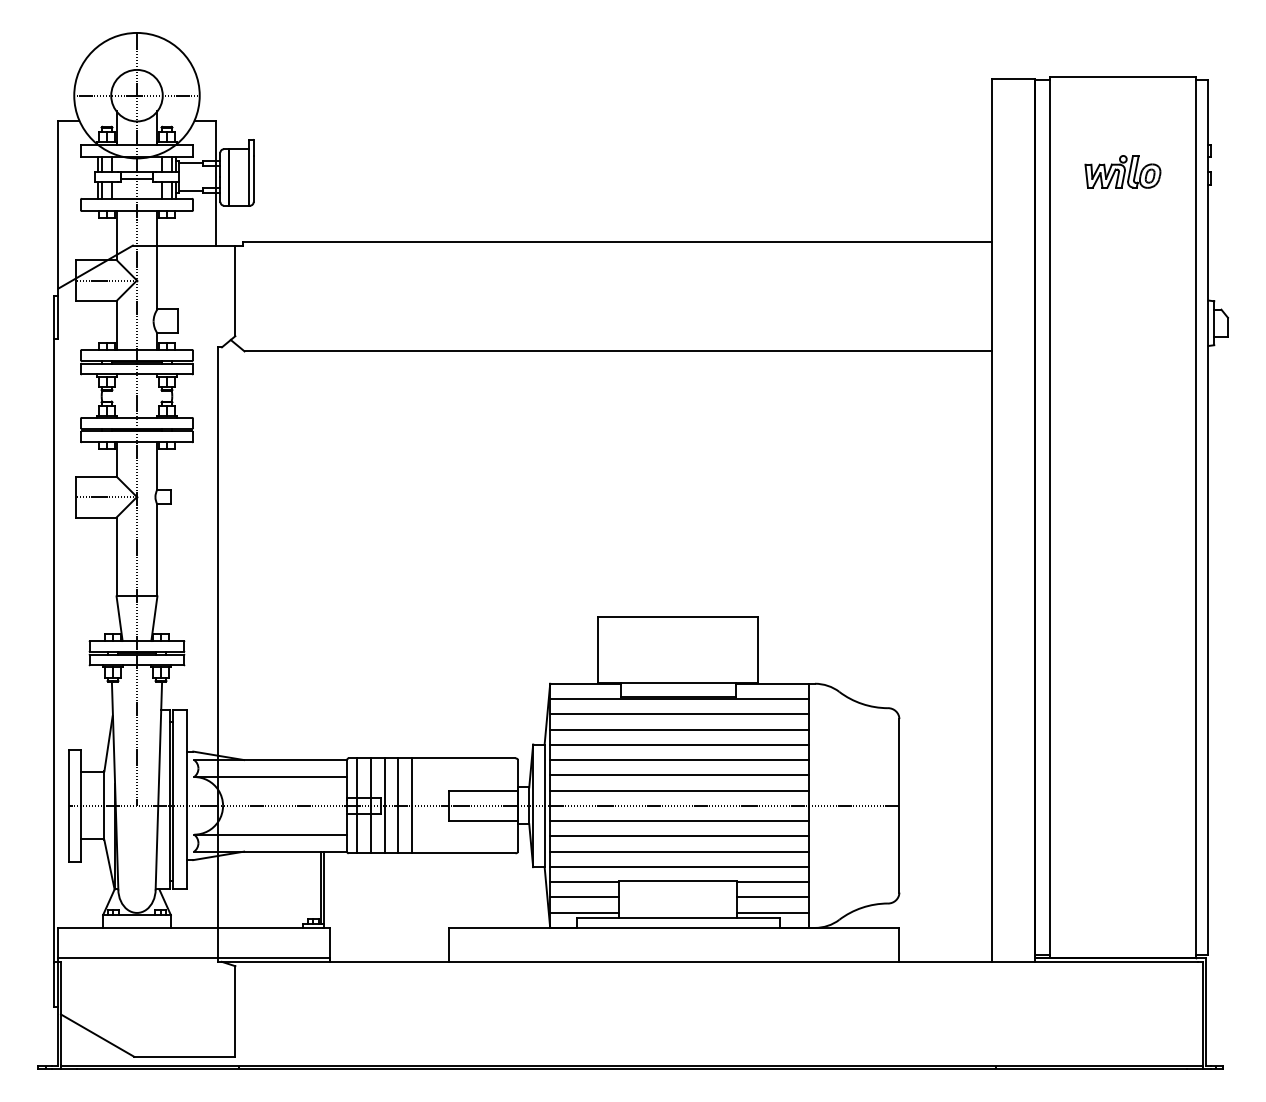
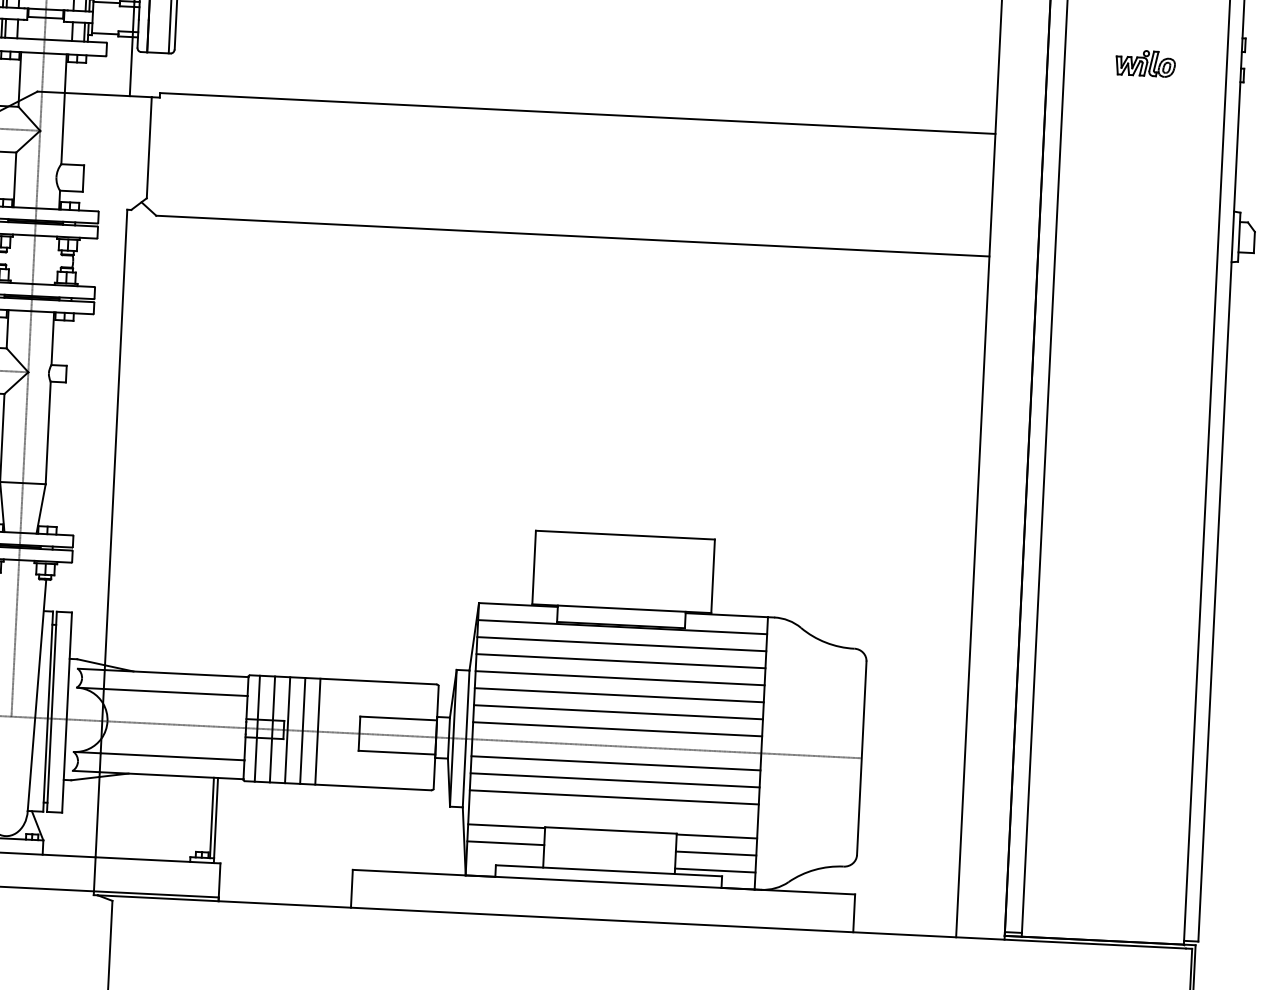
part: (1122, 171) -> (1145, 62), size x0.7
line: (679, 866) -> (613, 813), removed
line: (584, 912) -> (504, 860), removed

